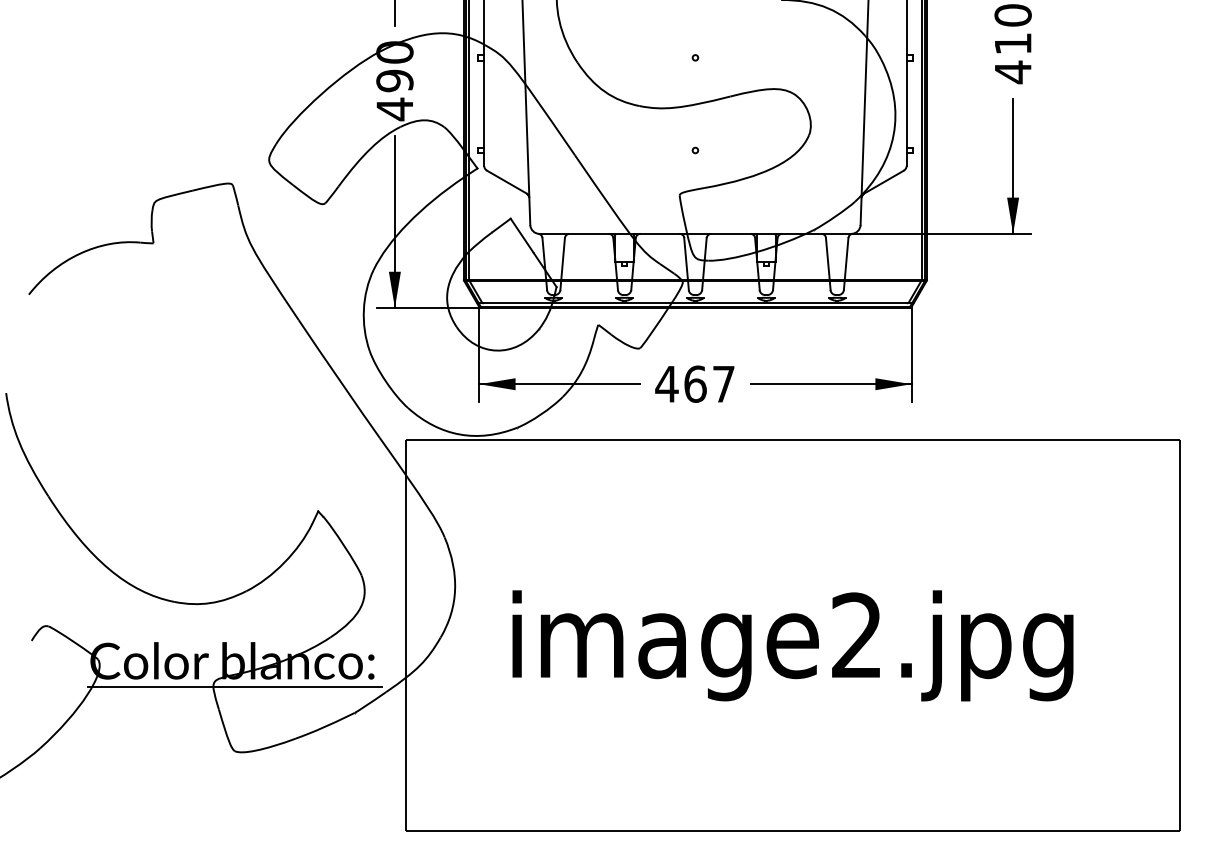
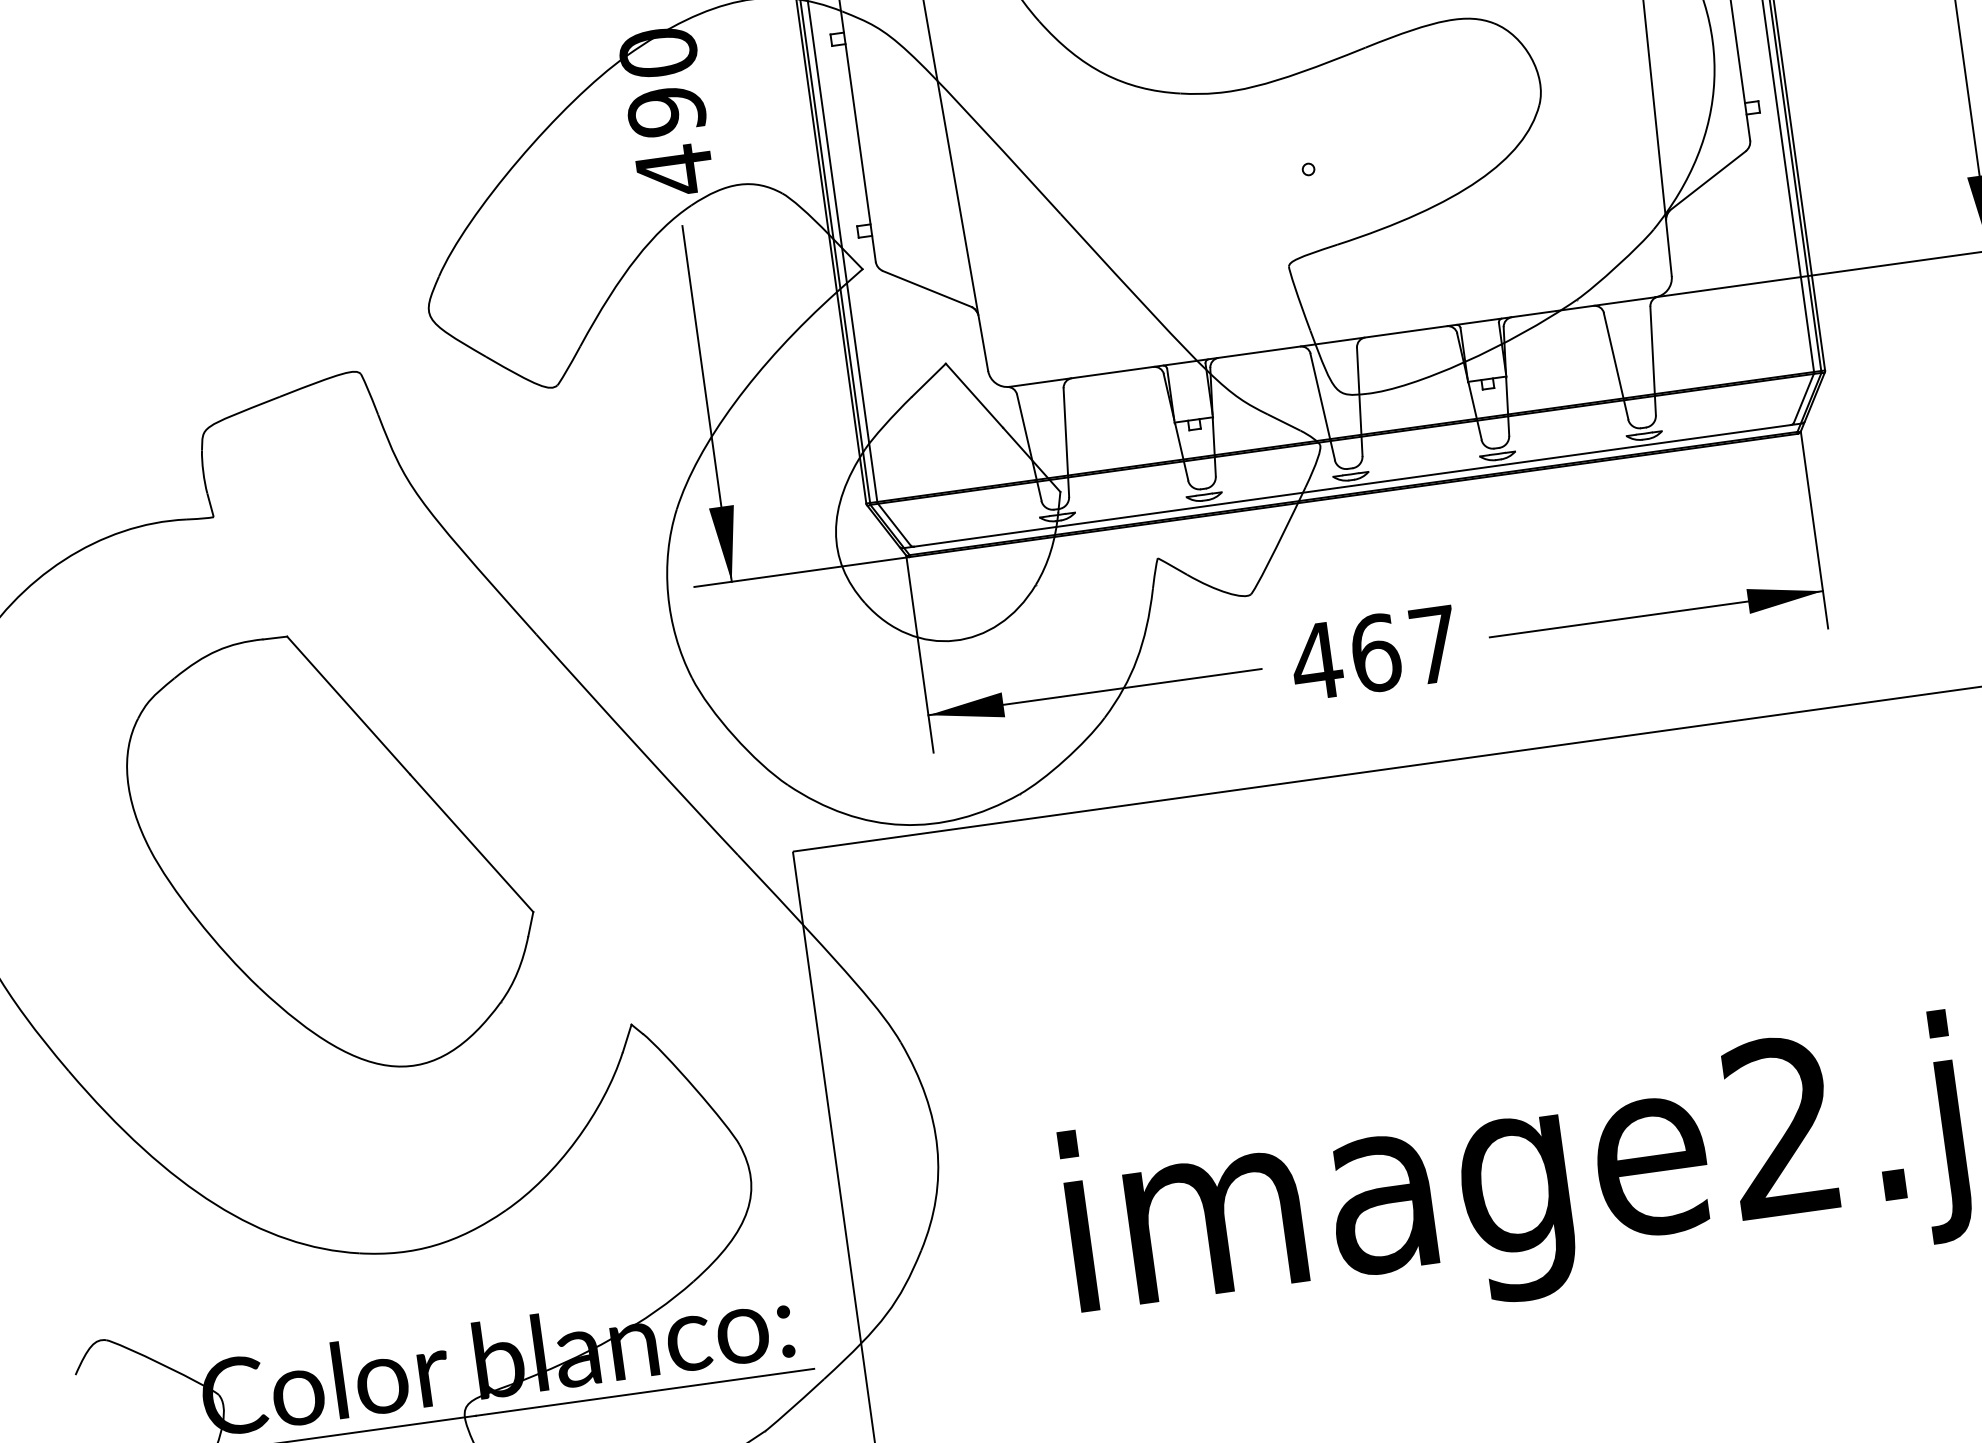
part: (187, 410) -> (331, 853), added

